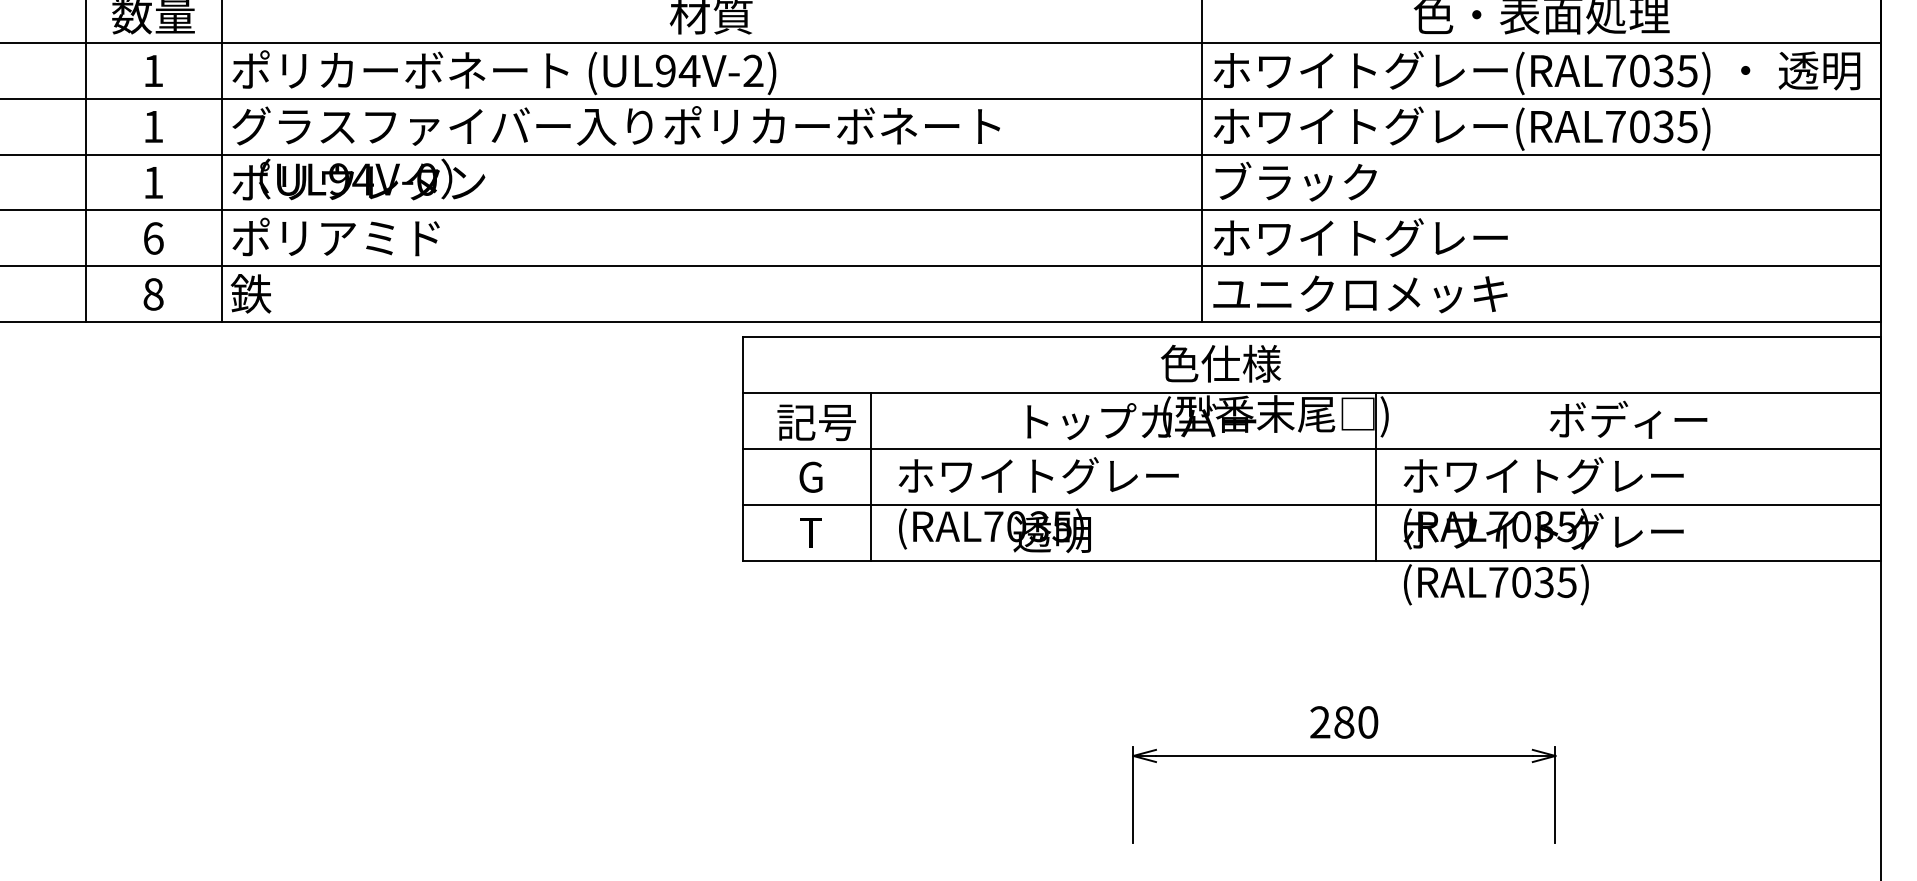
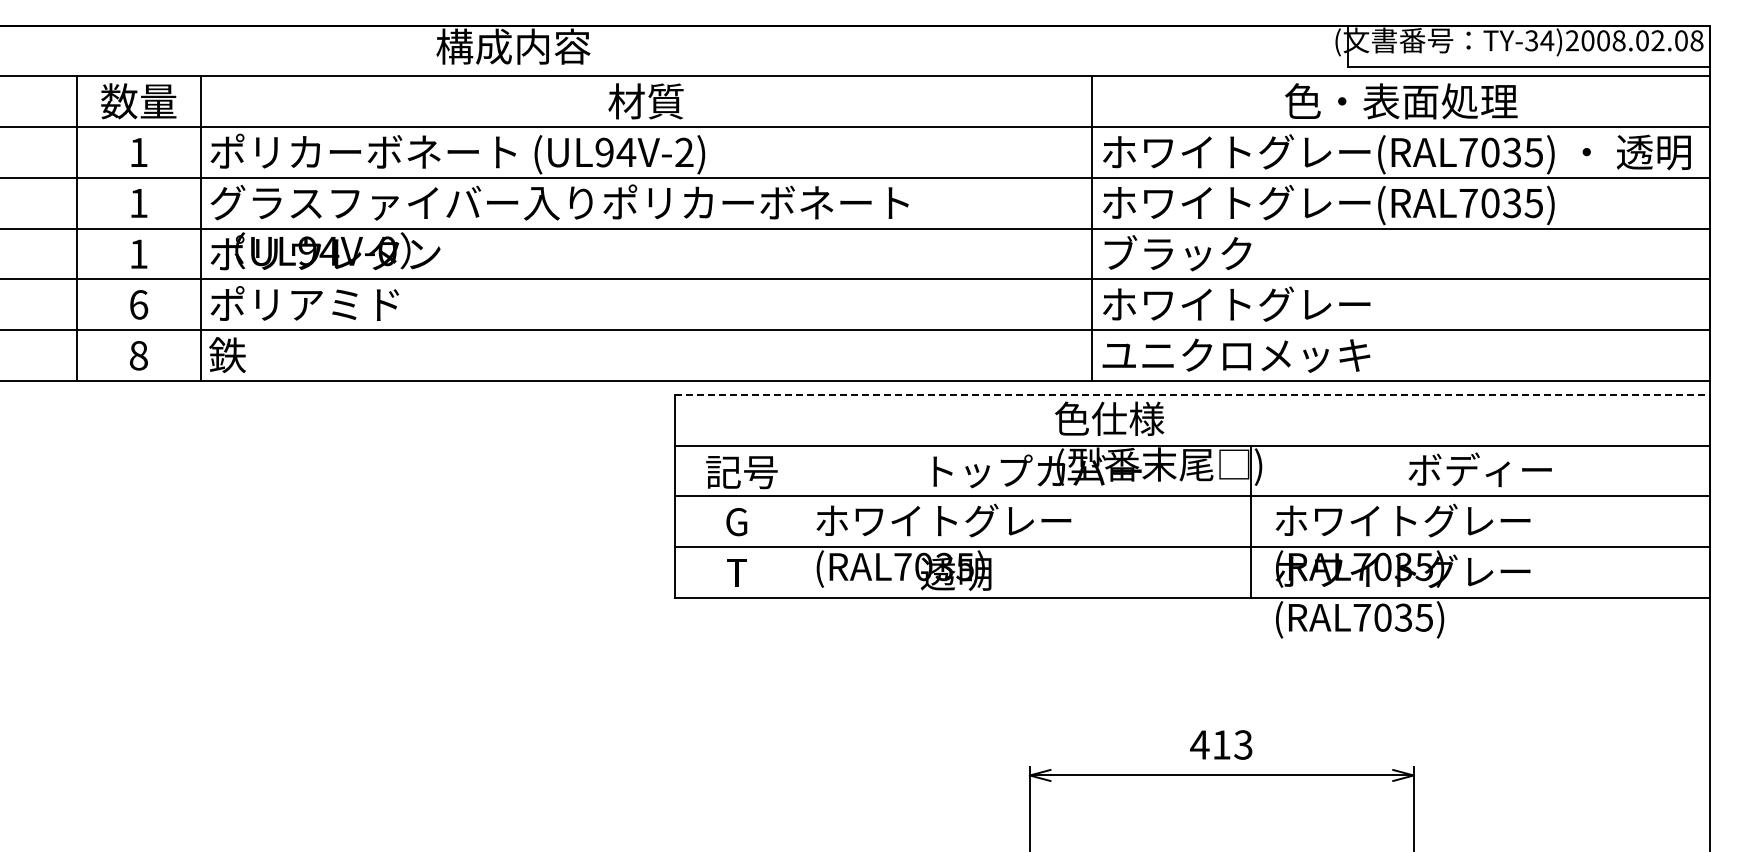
line: (1313, 337) -> (1193, 394), solid -> dashed
line: (871, 476) -> (791, 521), removed
text: (1344, 721) -> (1221, 744), 280 -> 413

